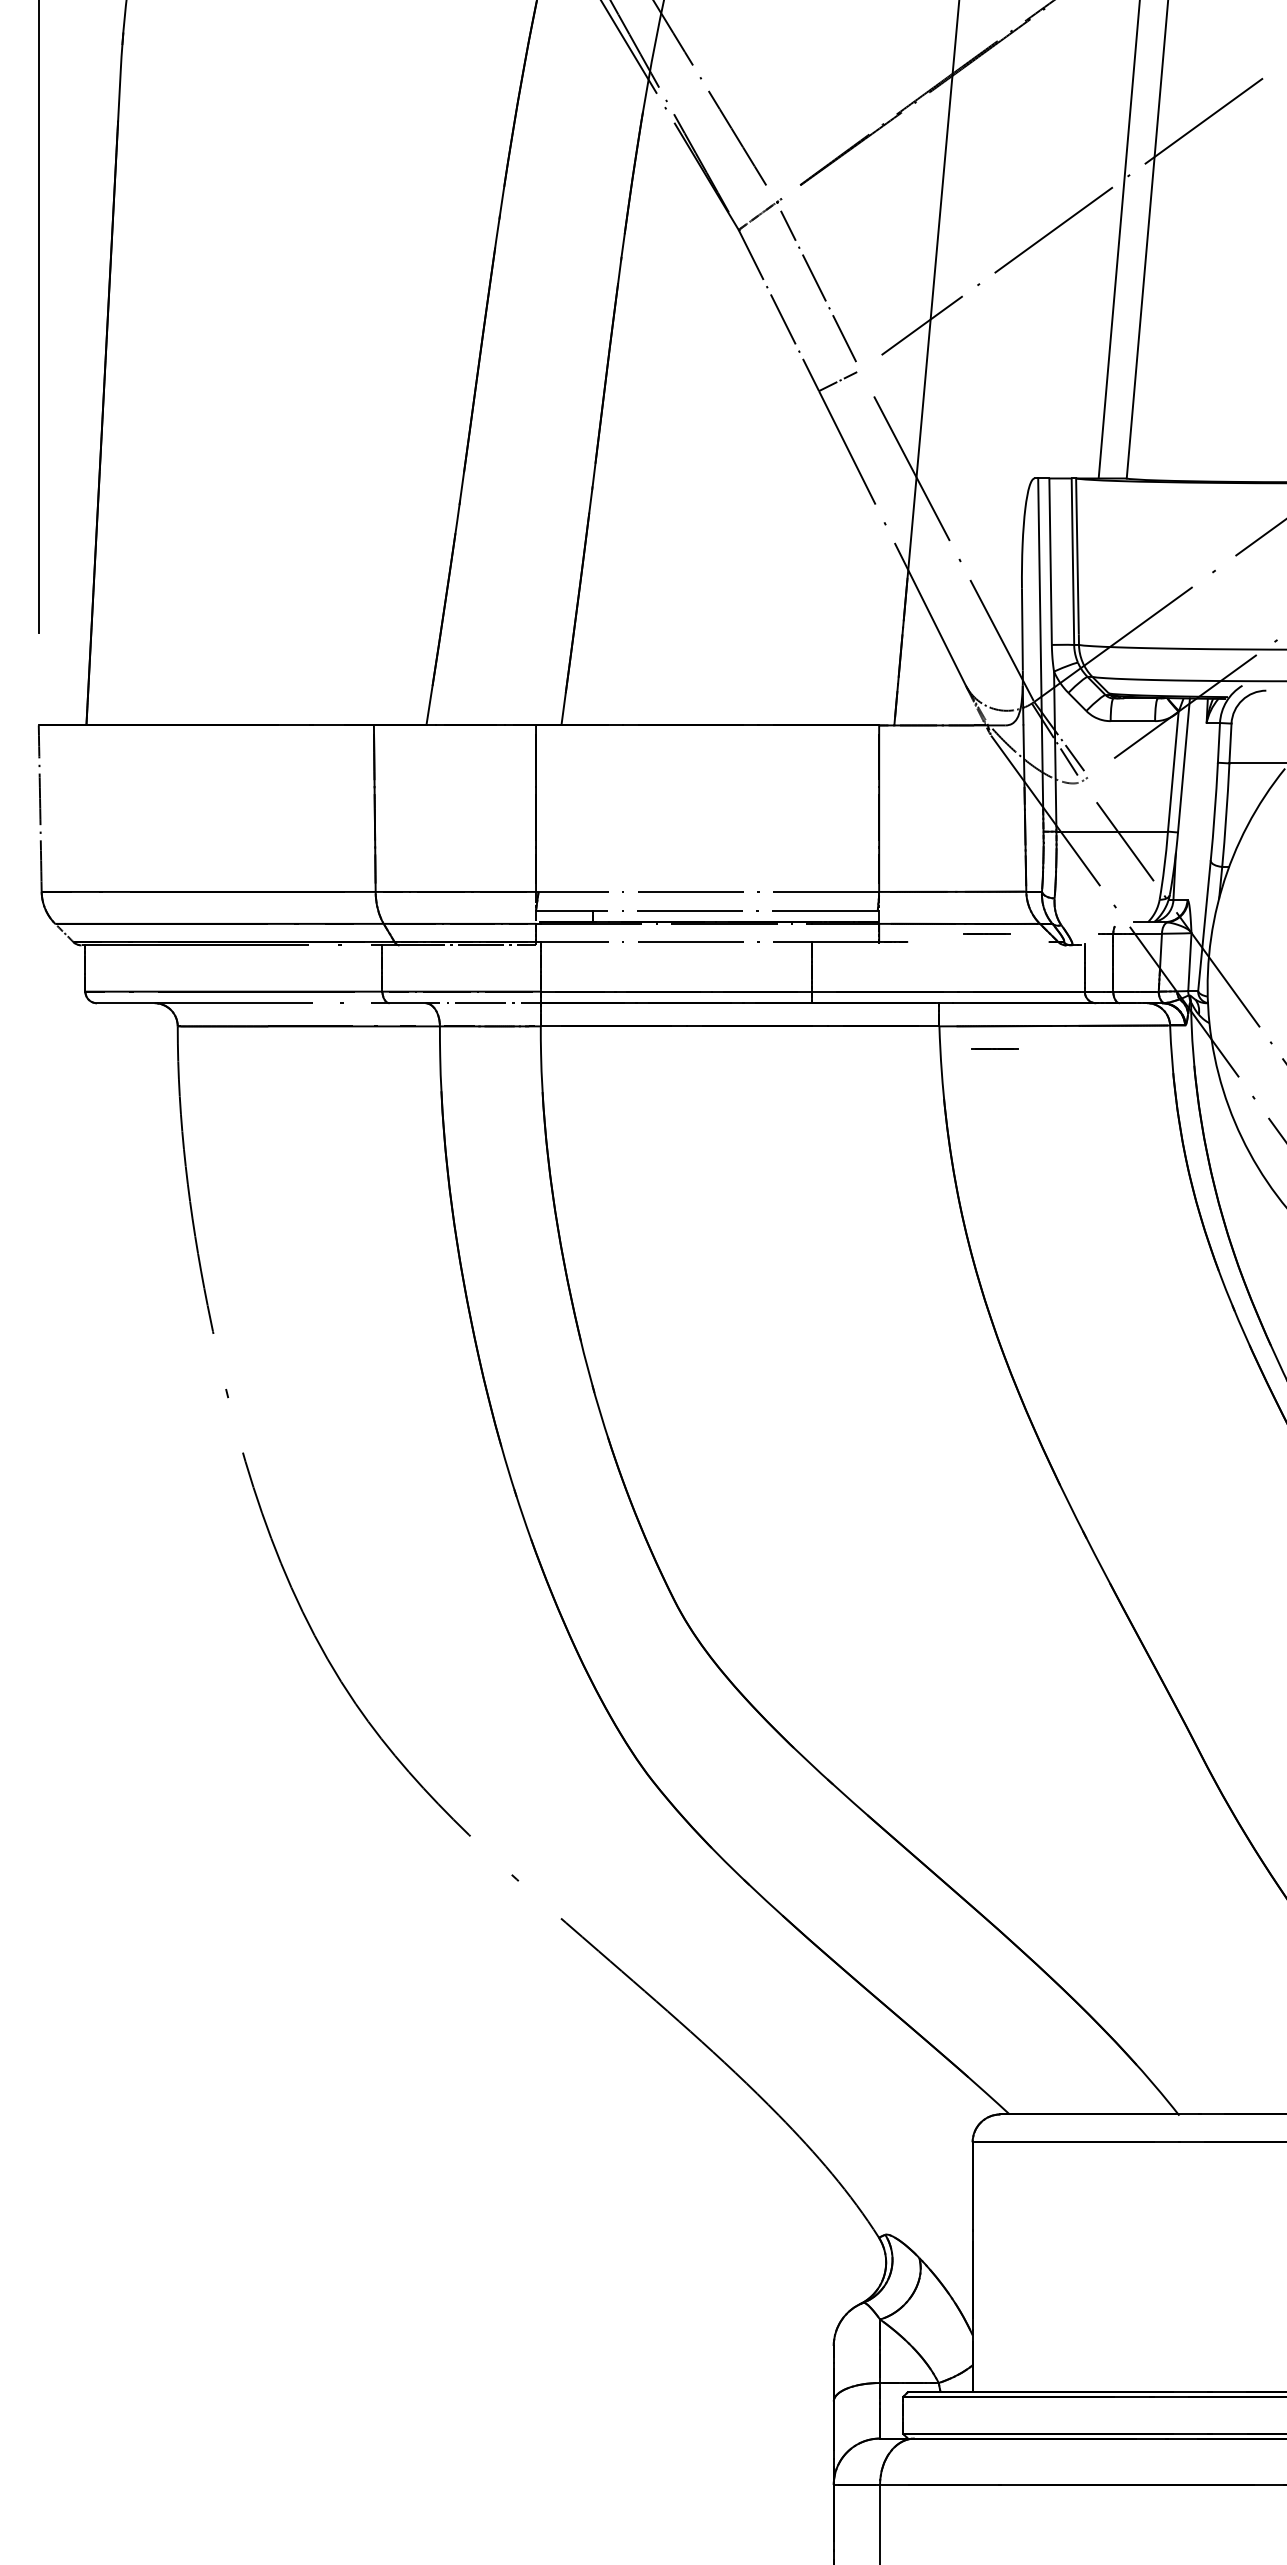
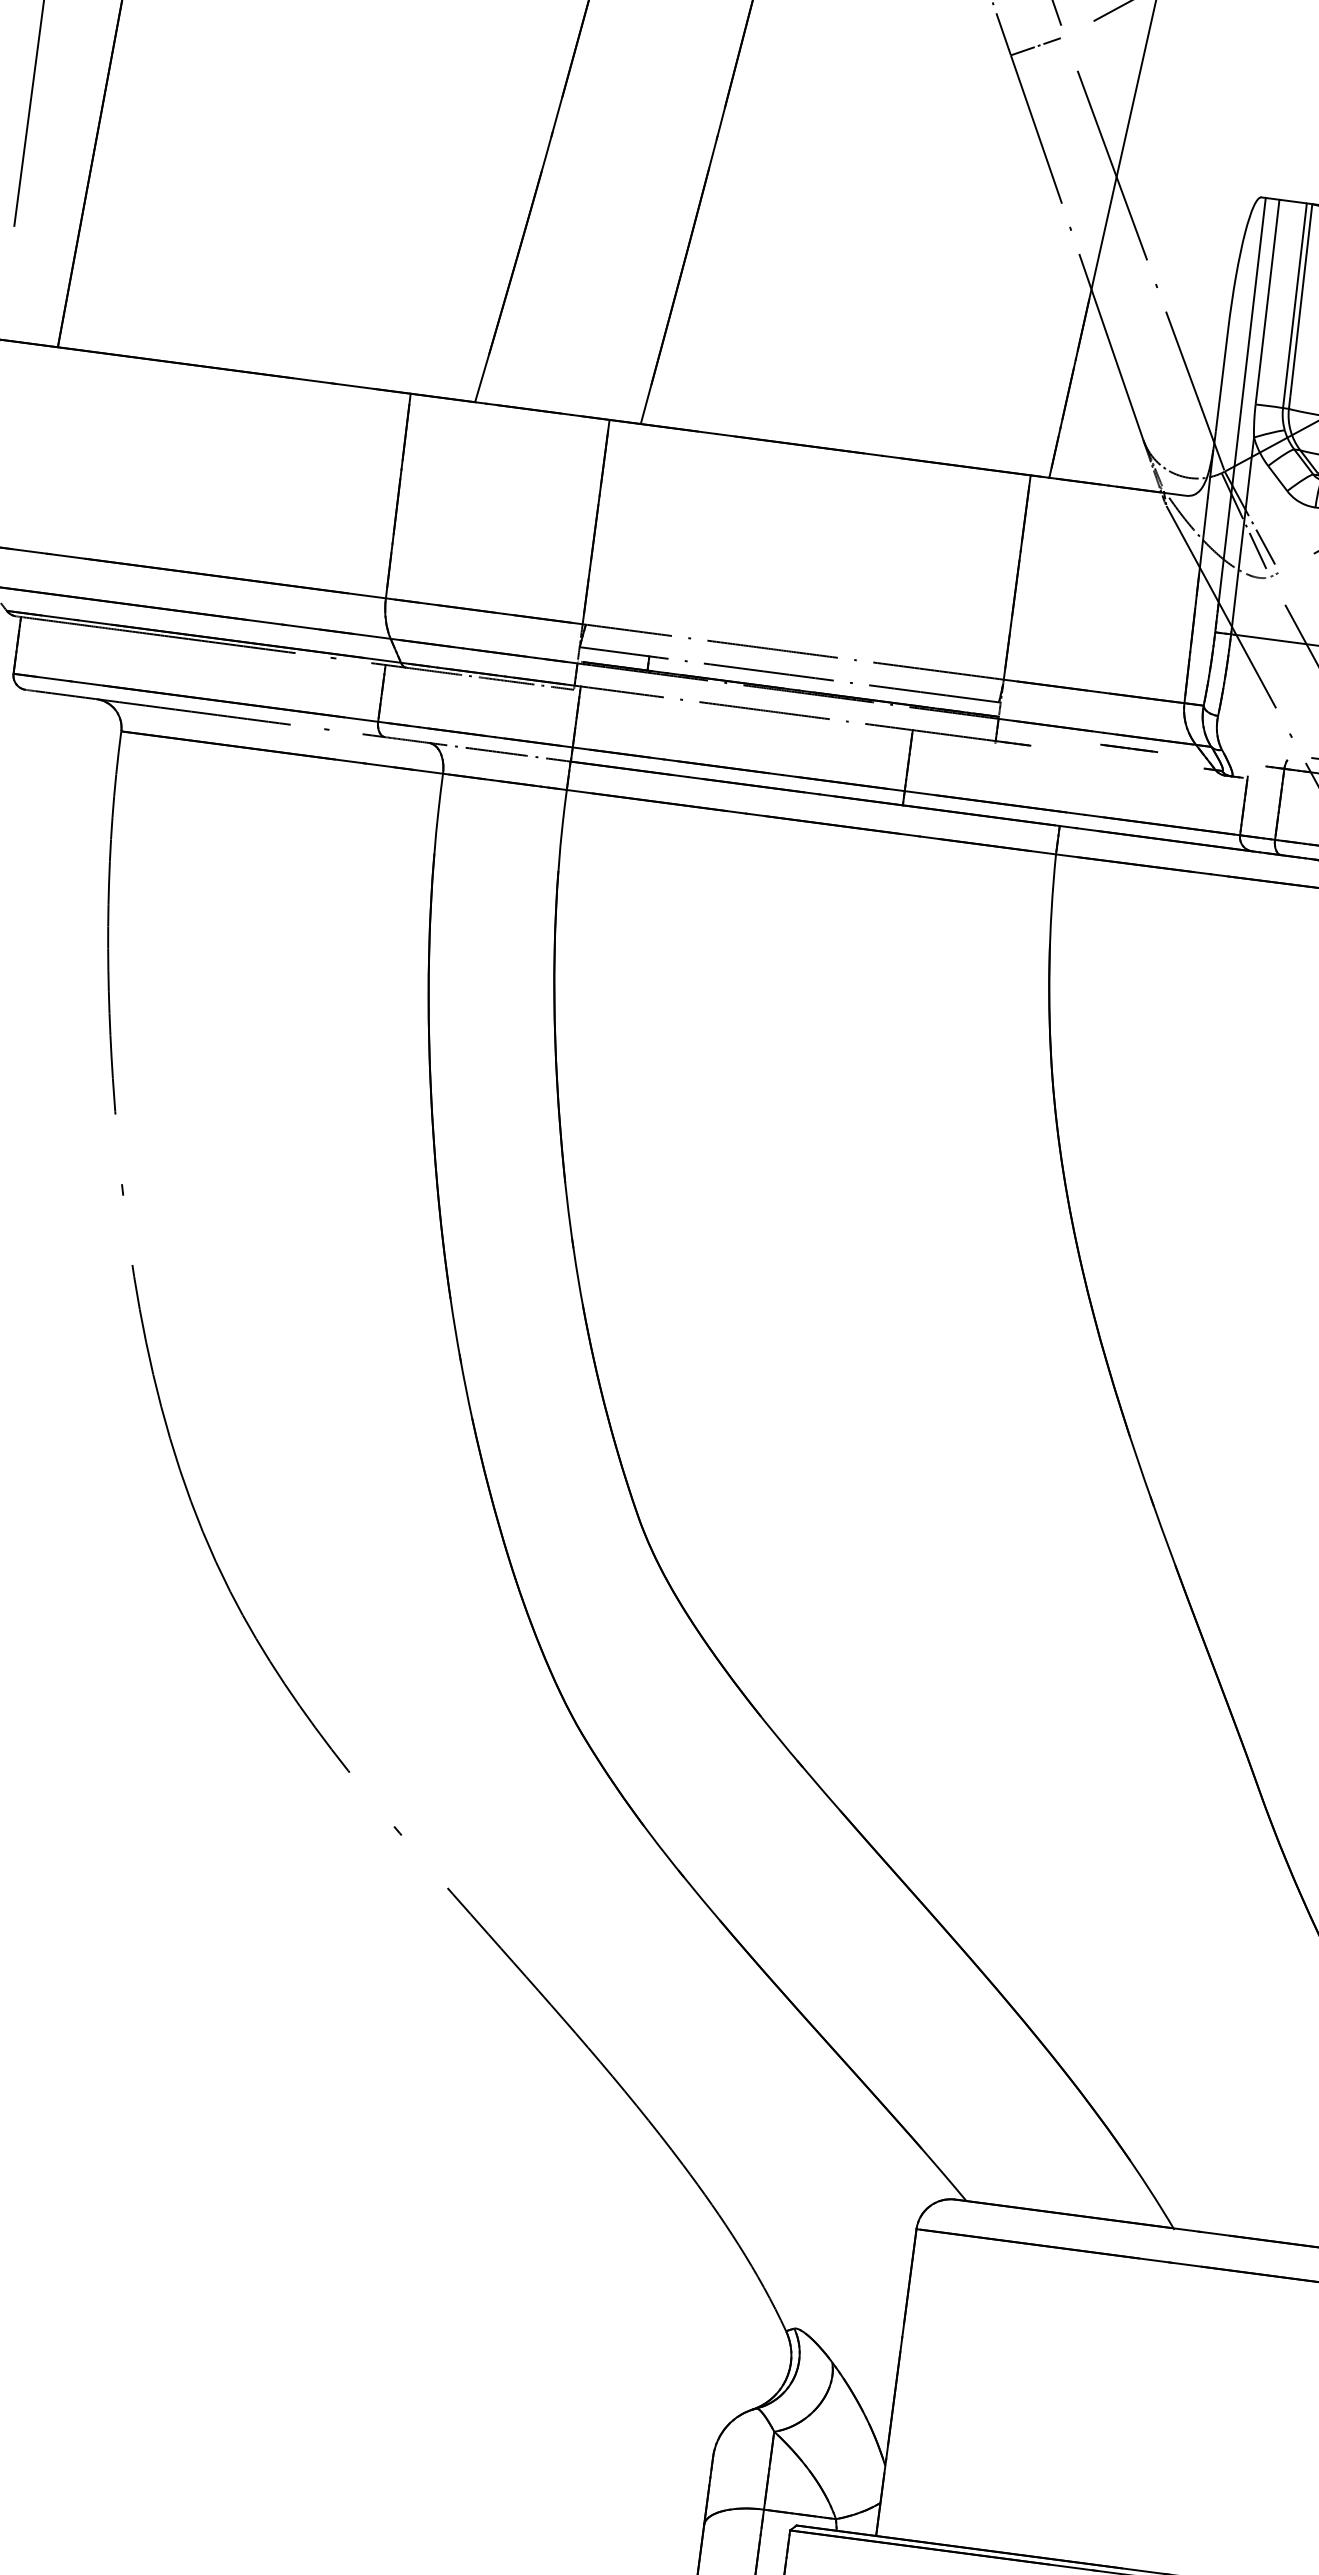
line: (994, 1048) -> (1120, 890), removed

